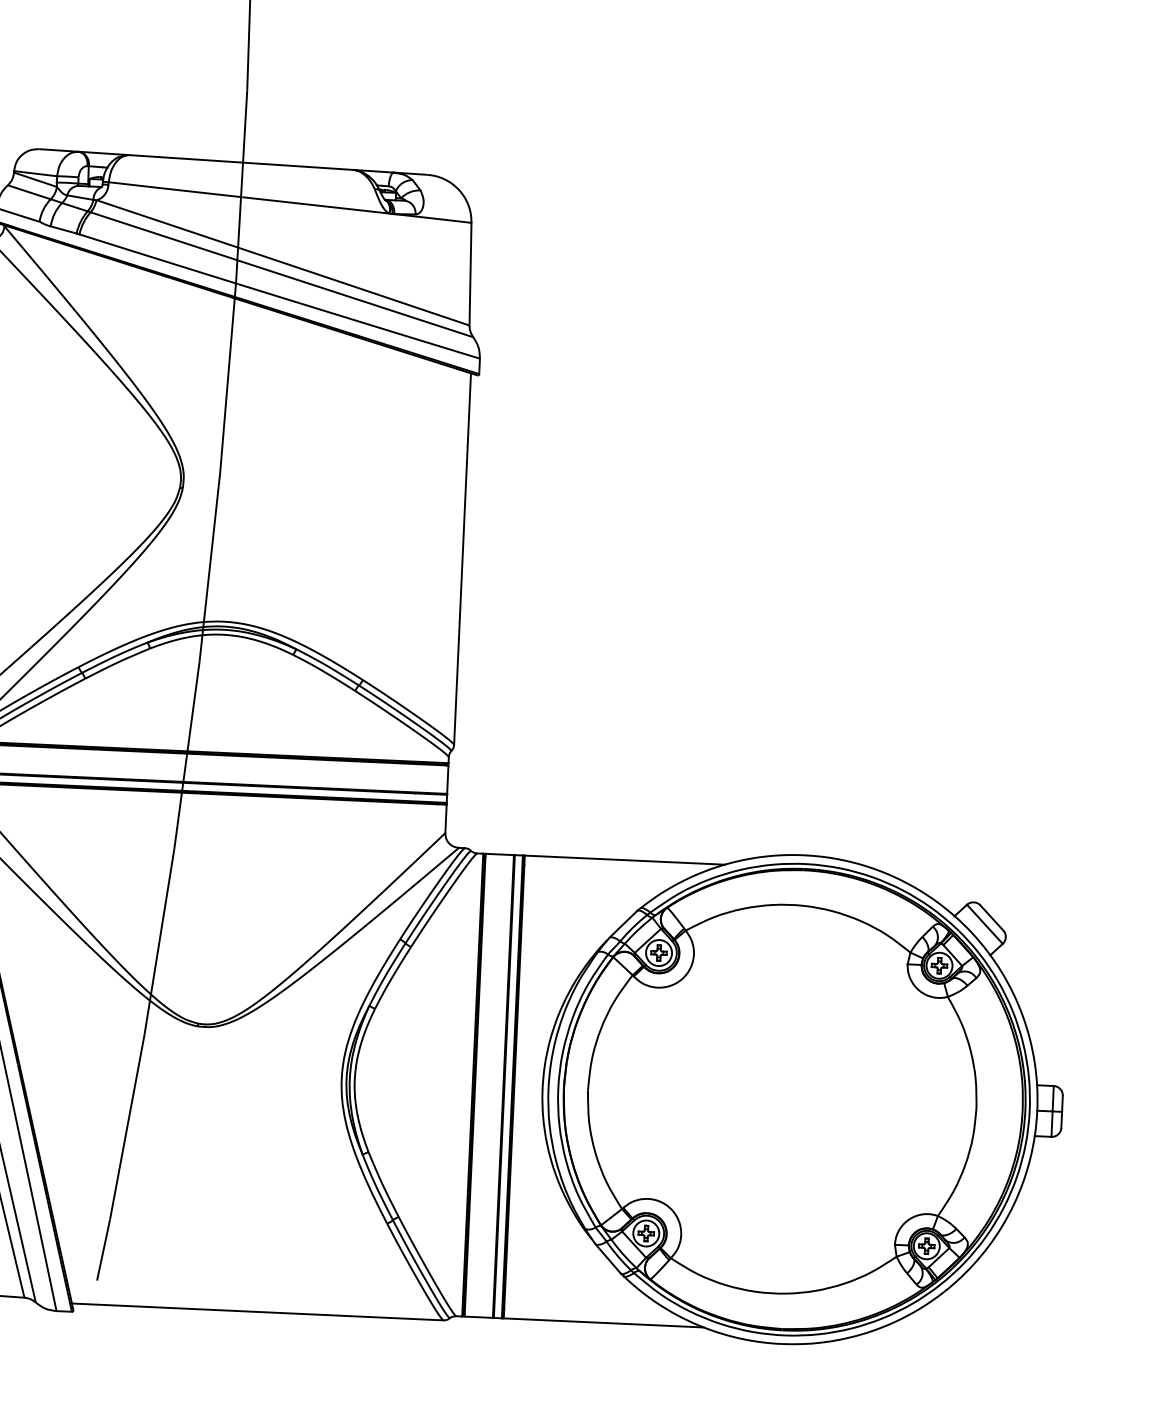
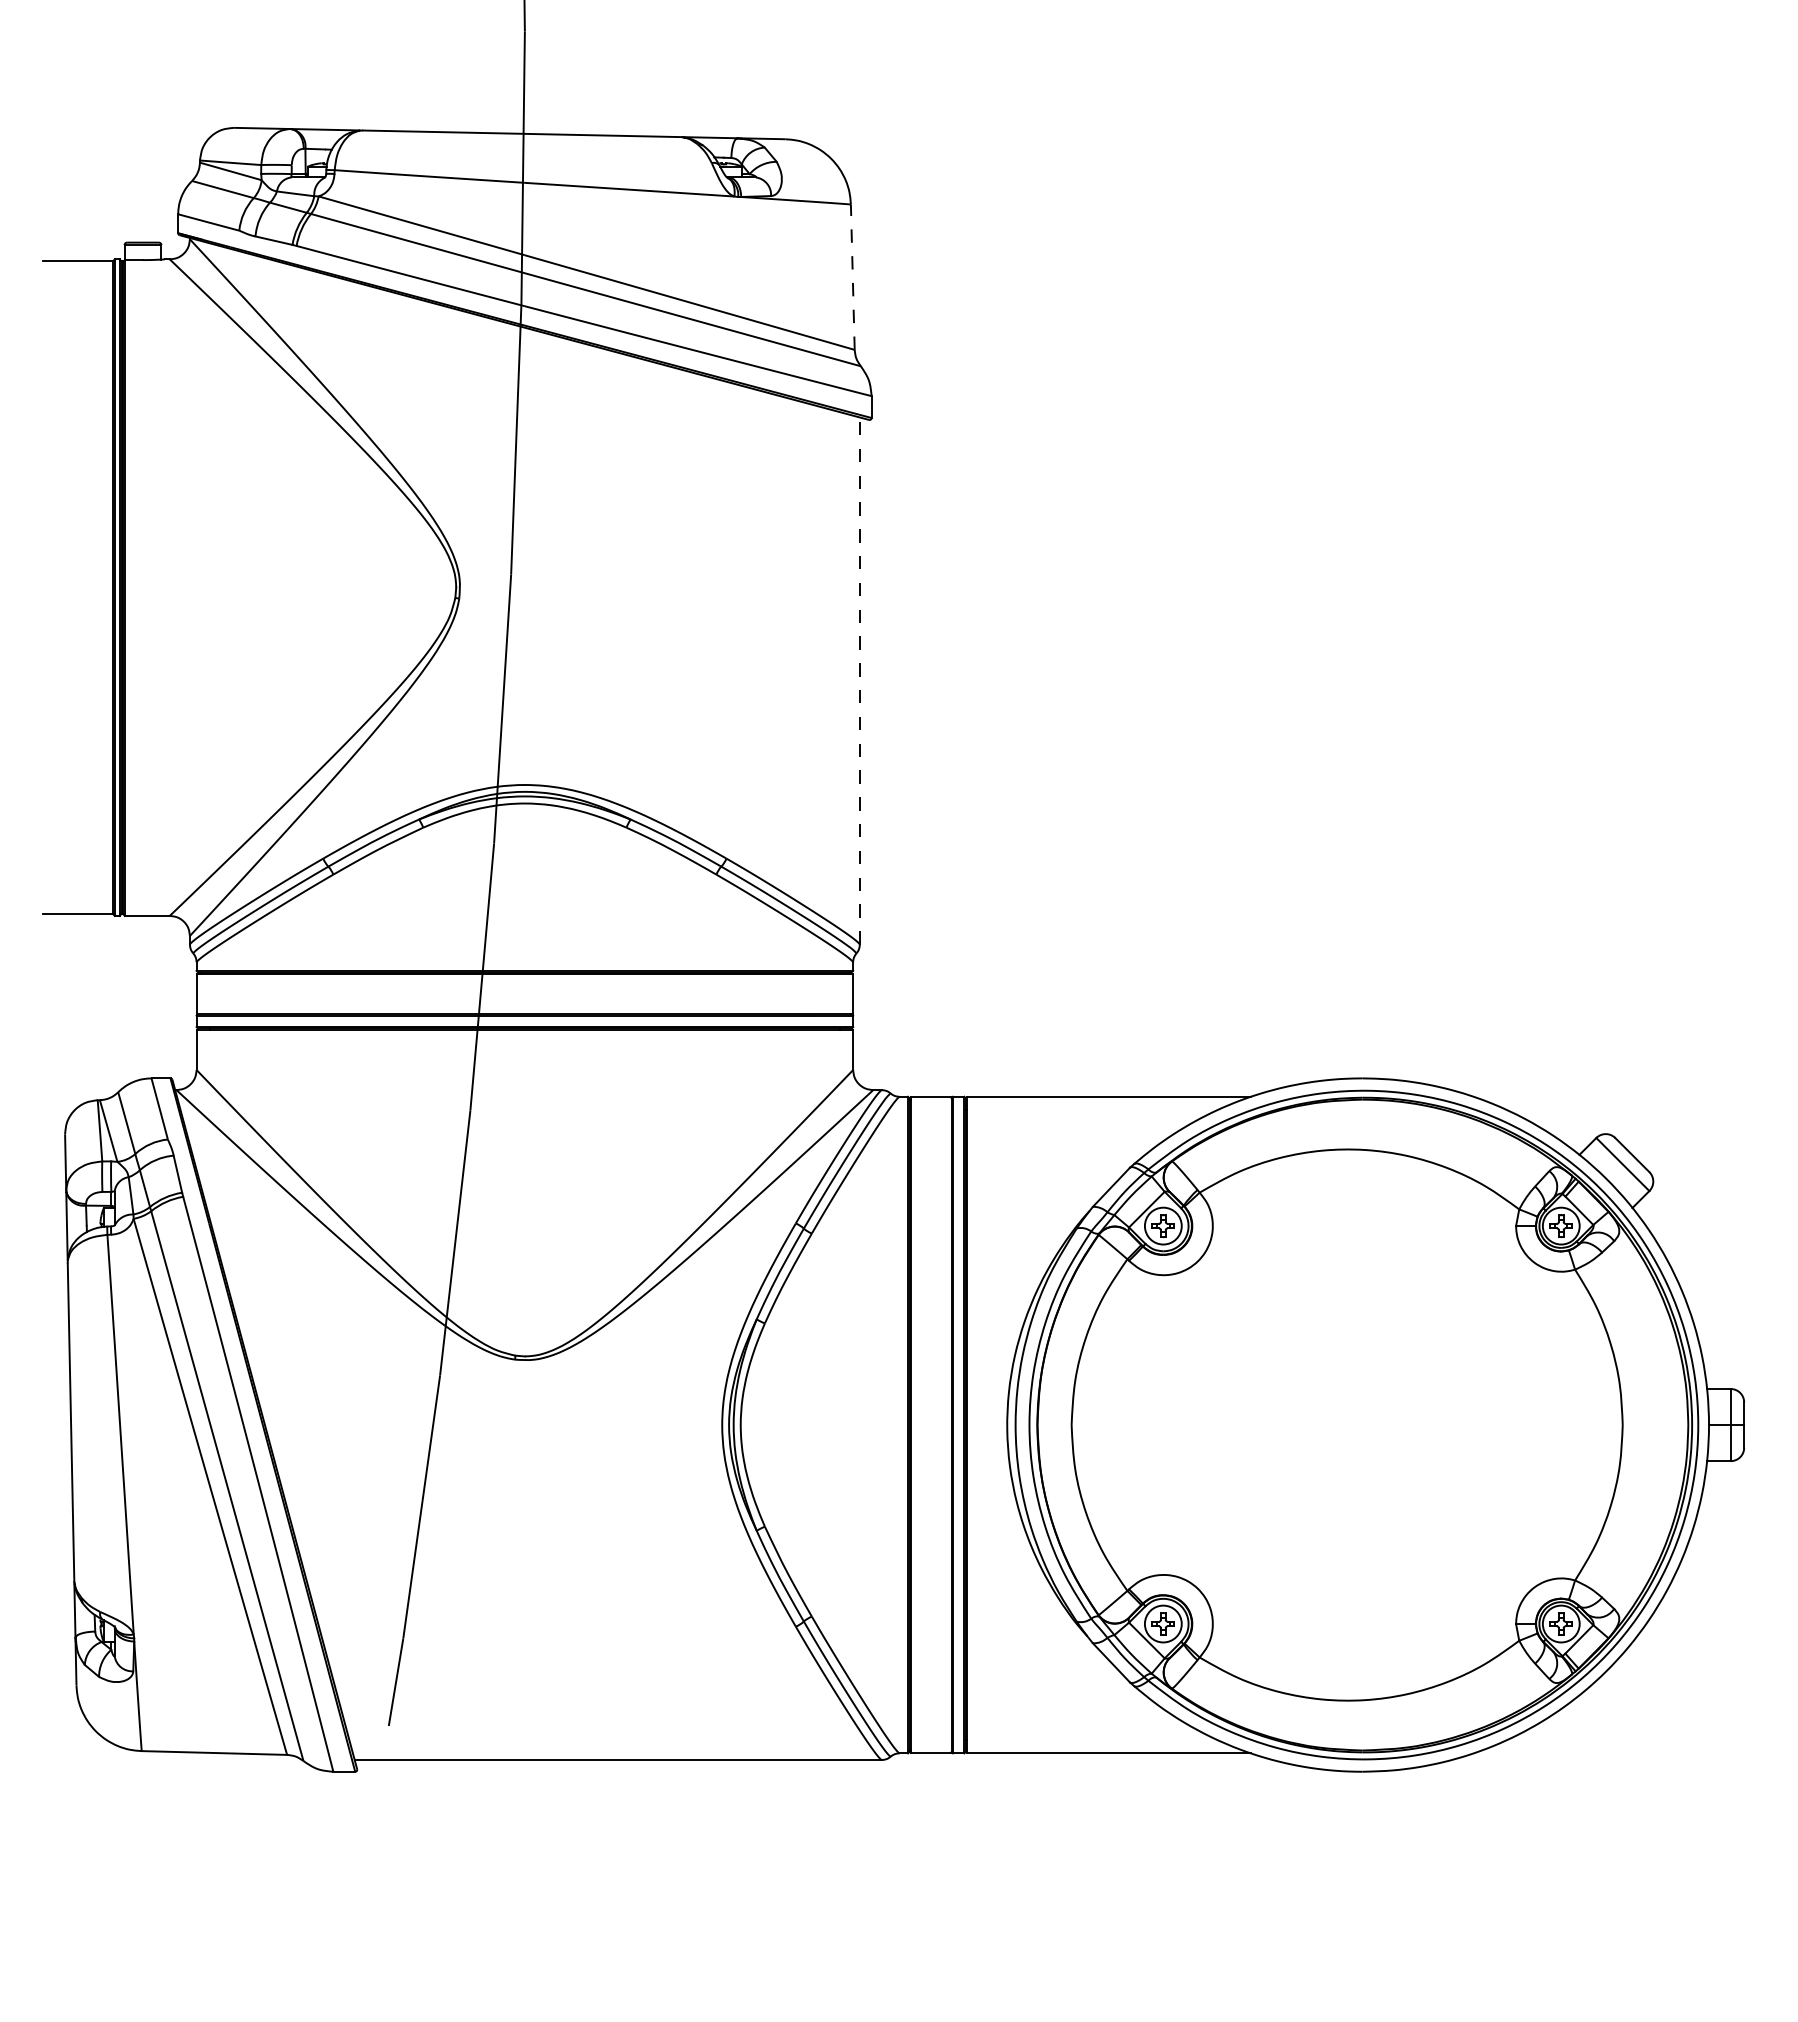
line: (470, 274) -> (852, 277), solid -> dashed
line: (462, 559) -> (859, 681), solid -> dashed

